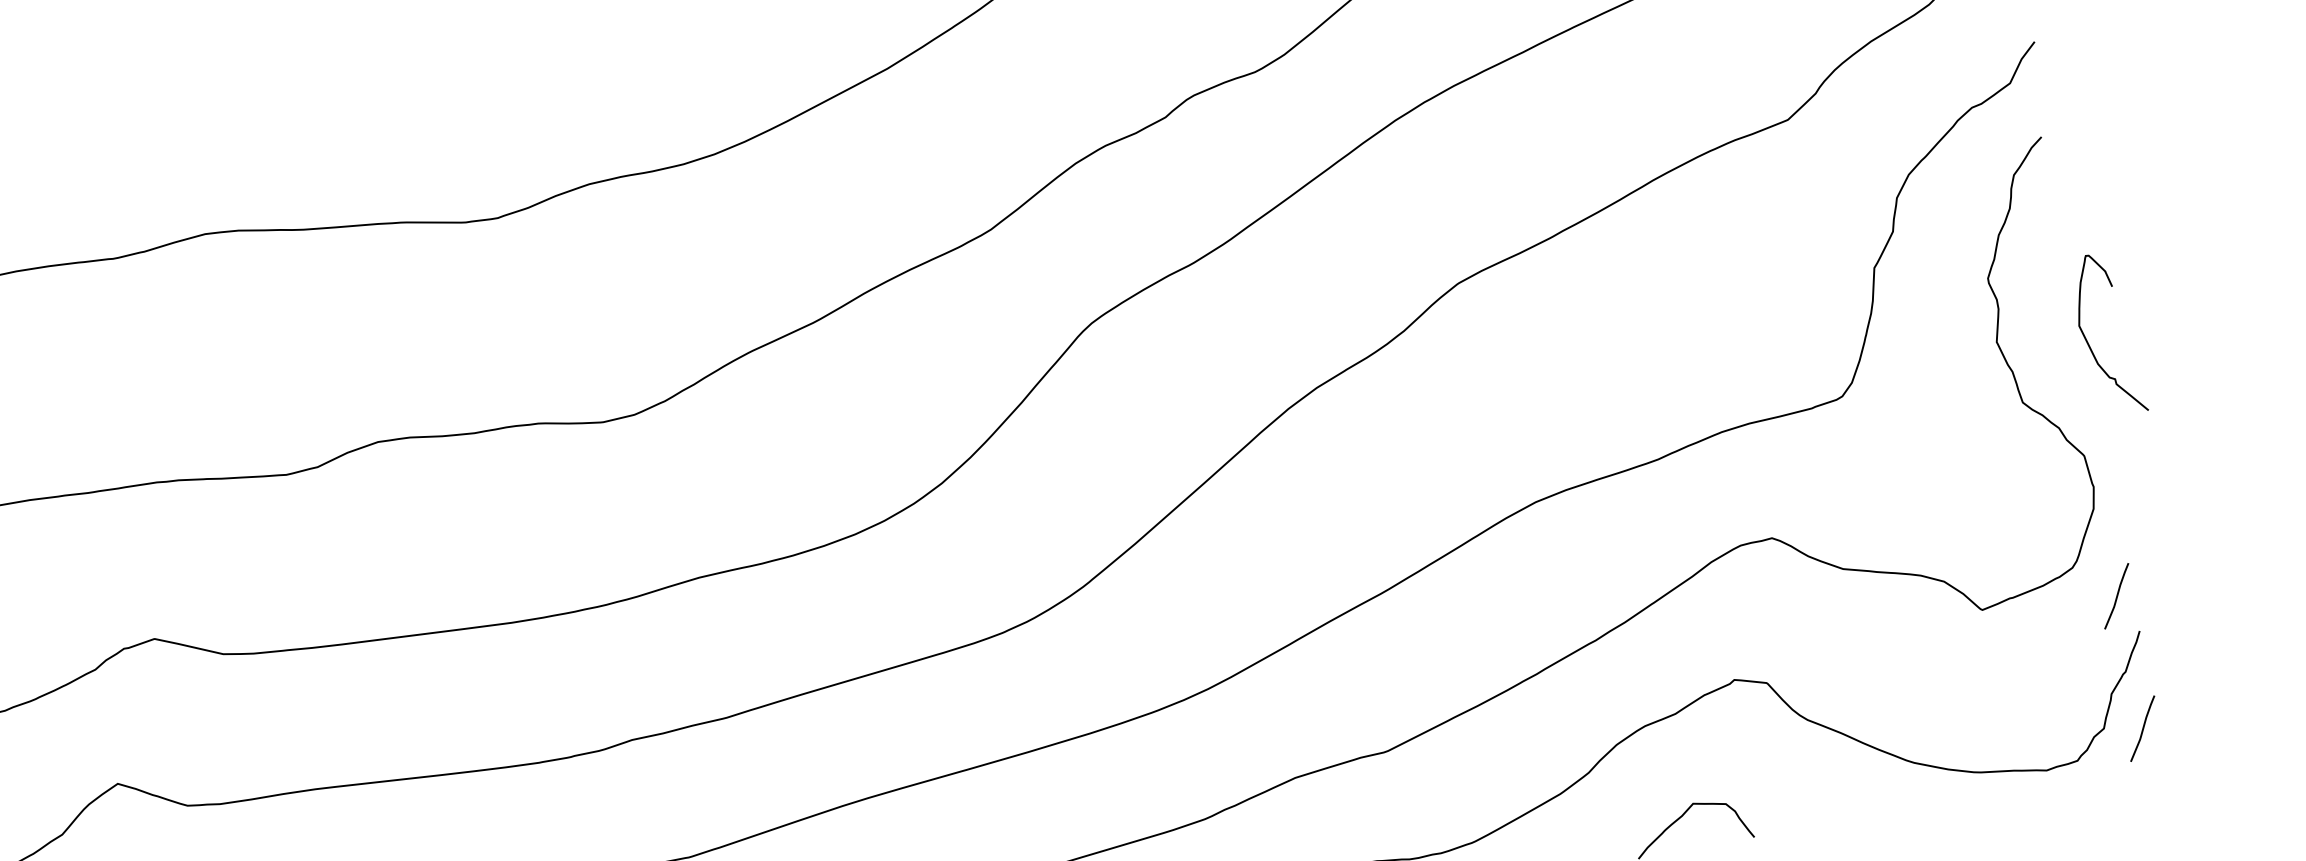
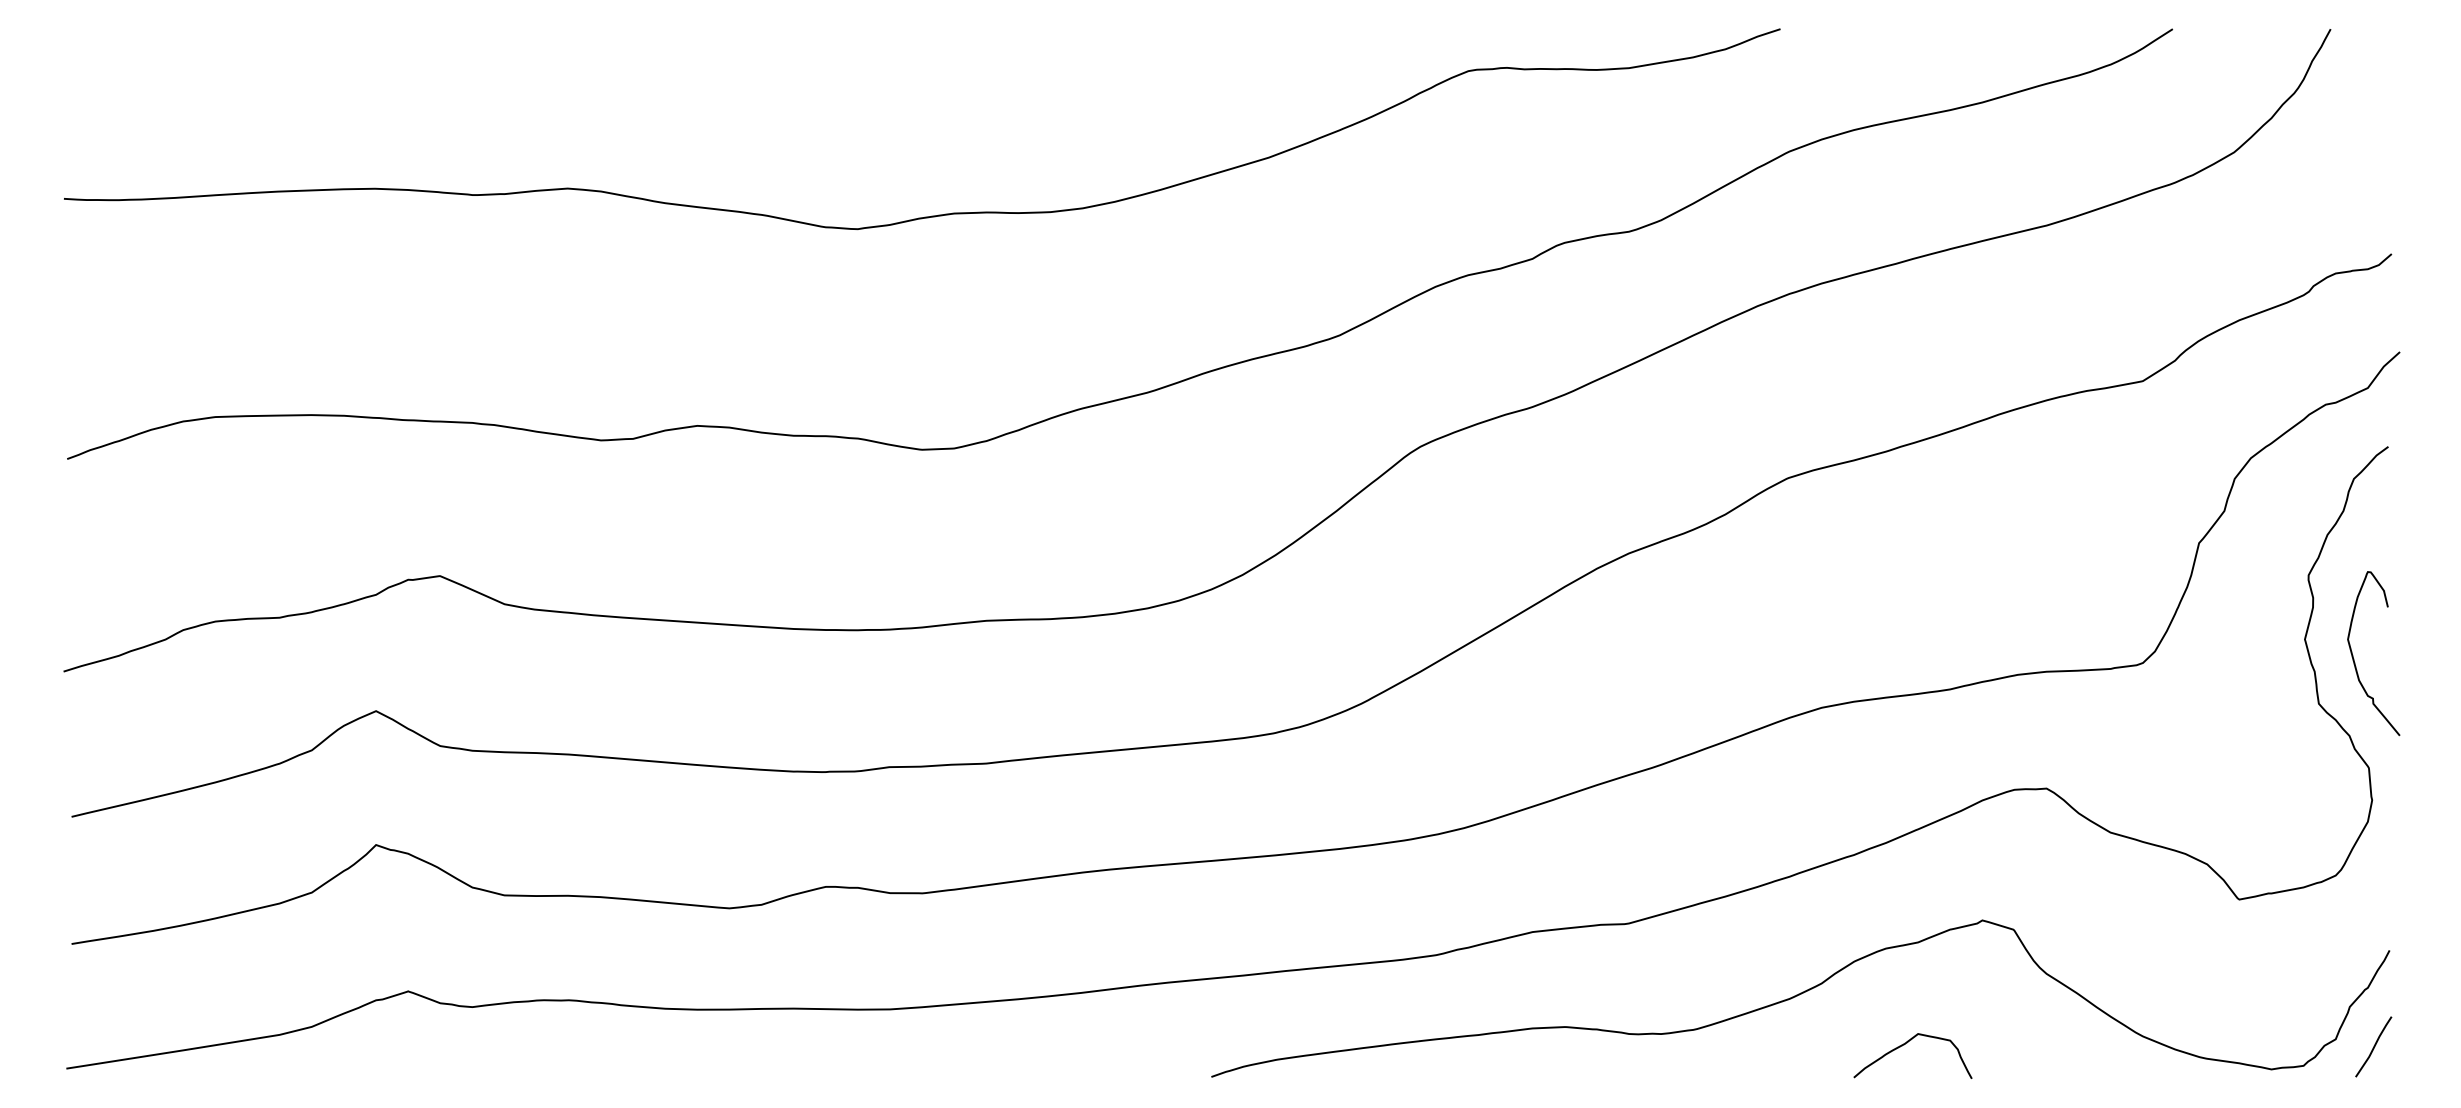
curve: (2089, 344) -> (2354, 659), moved
curve: (2116, 595) -> (2373, 911), removed

